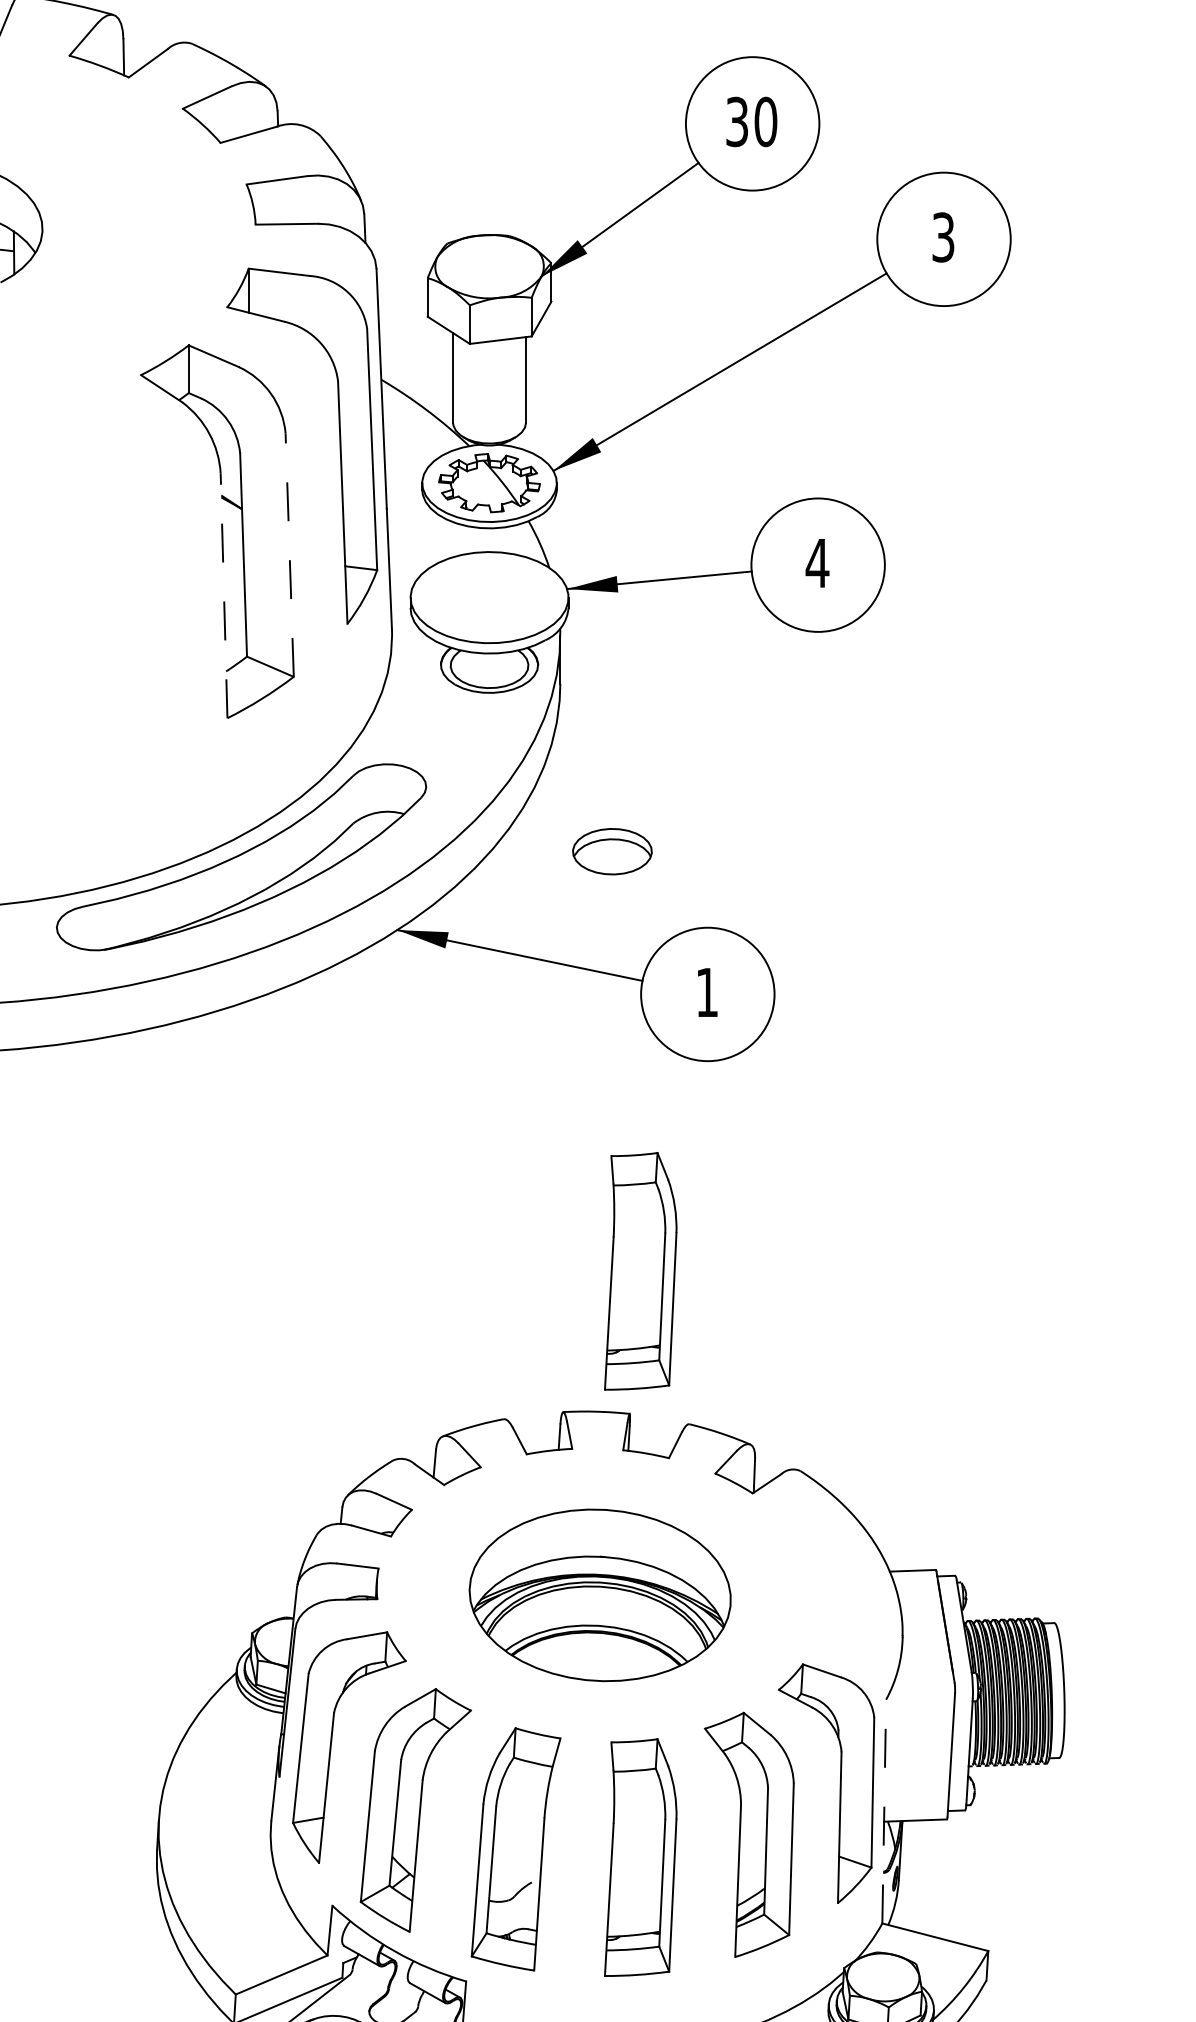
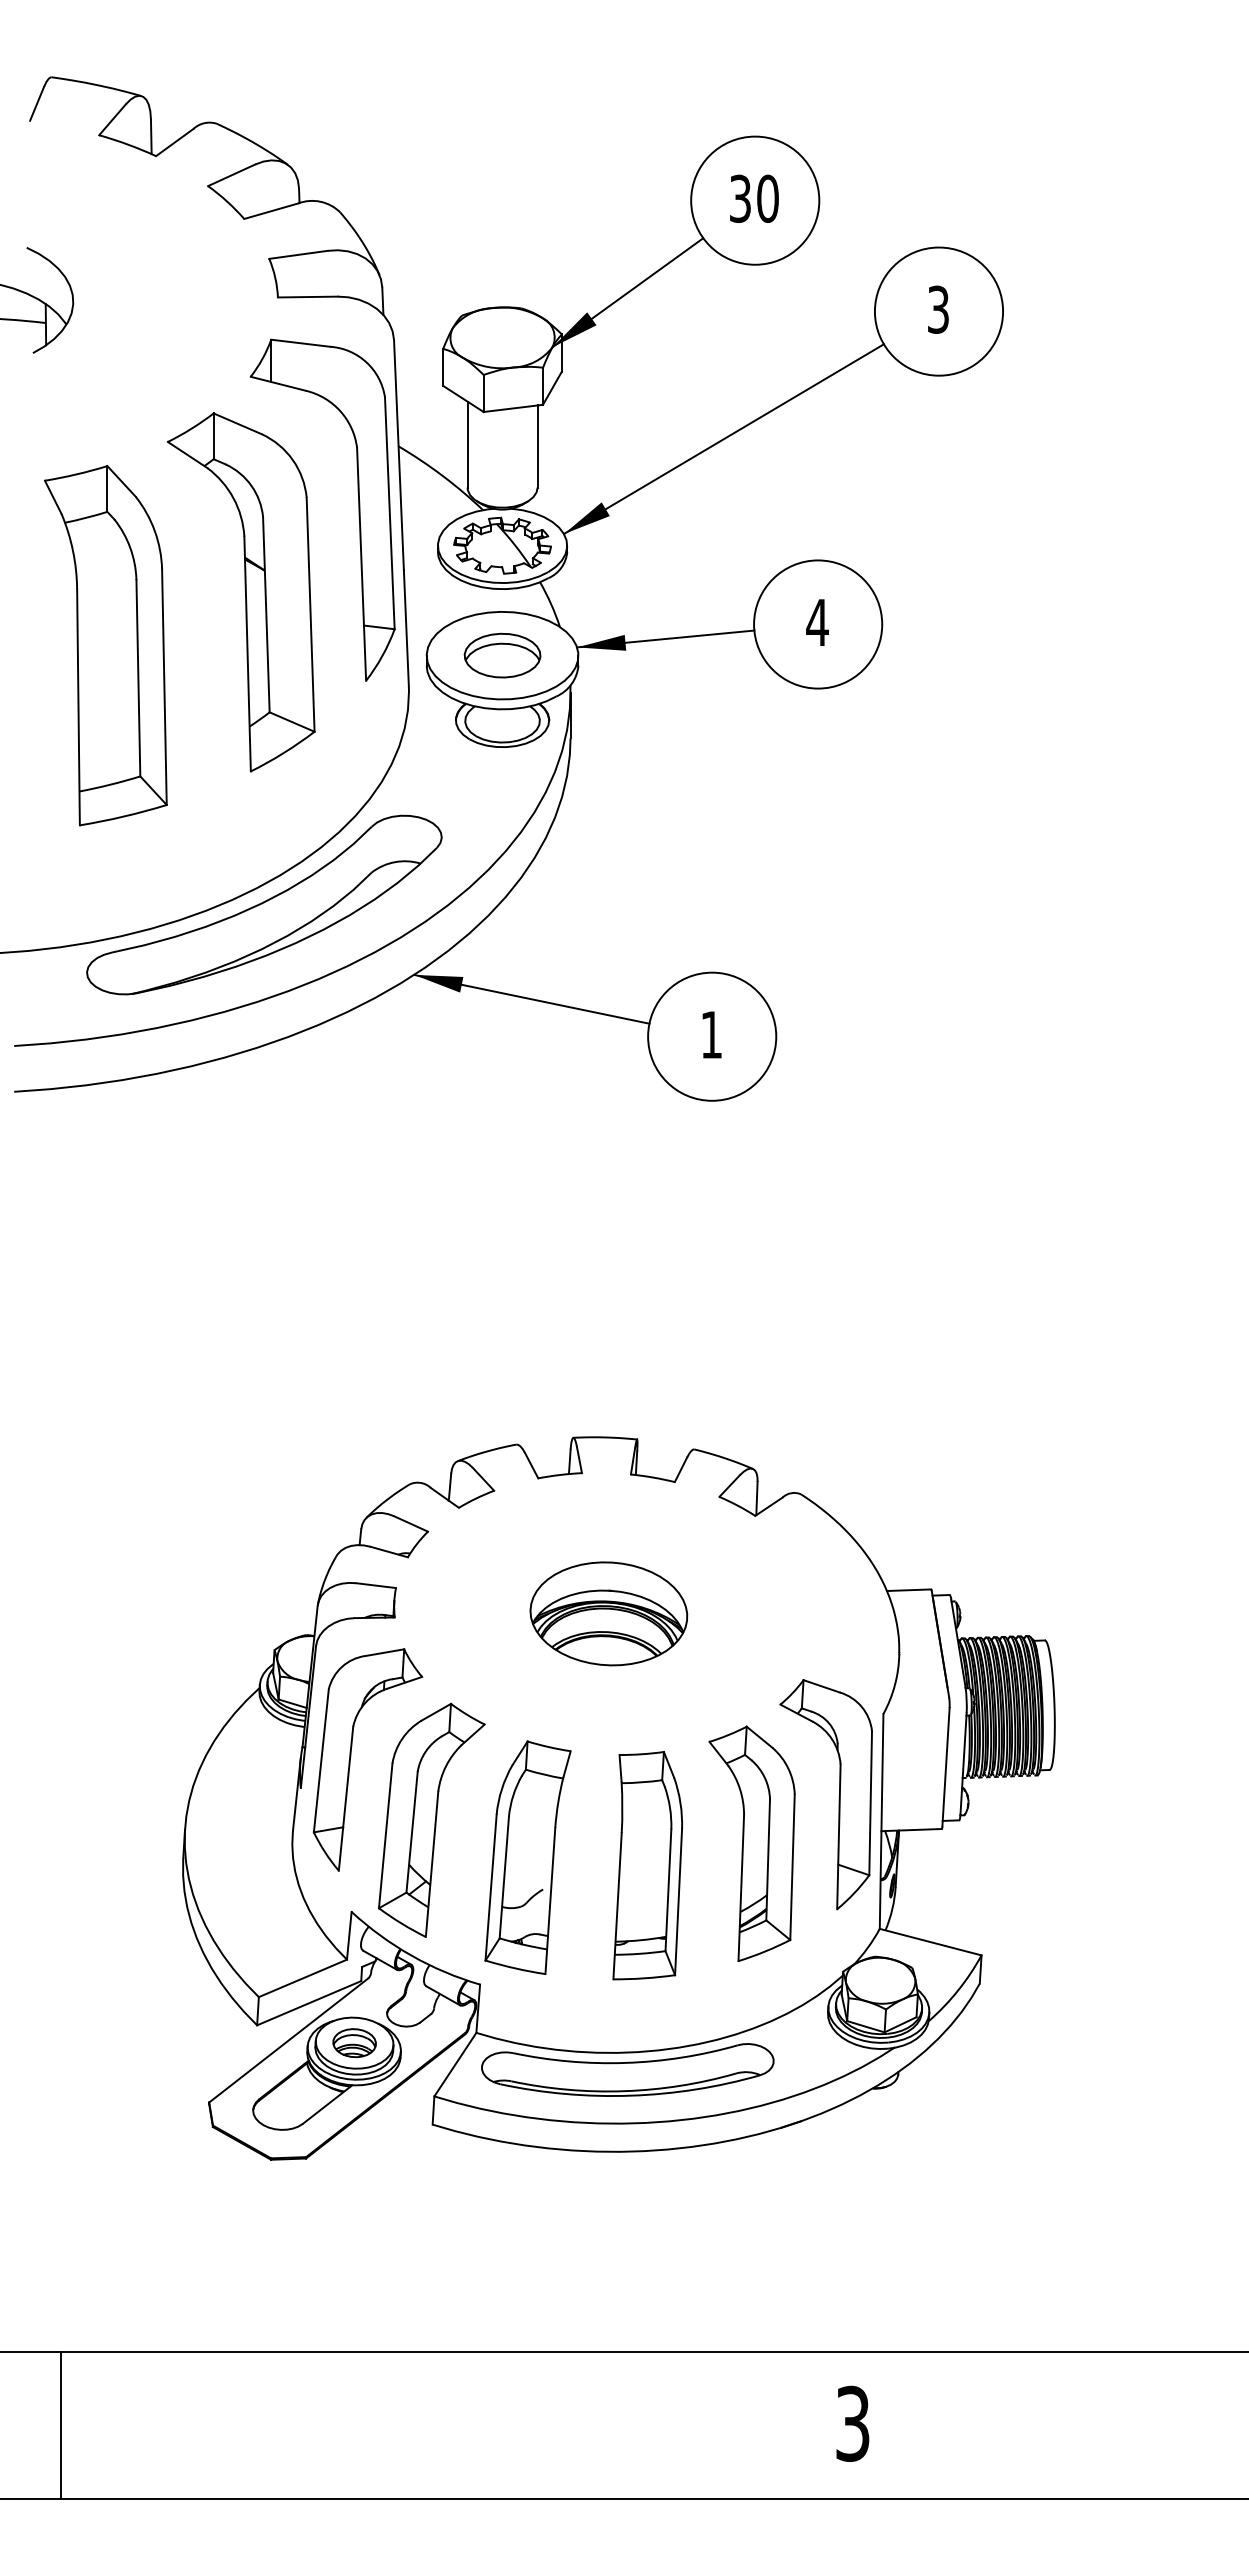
line: (289, 554) -> (310, 614), dashed -> solid
part: (76, 587) -> (105, 645), added
line: (223, 595) -> (247, 653), dashed -> solid
part: (612, 851) -> (502, 655), moved
part: (640, 1271) -> (647, 1302), removed
part: (599, 1595) -> (608, 1613), size x0.62
line: (884, 1810) -> (881, 1820), dashed -> solid

